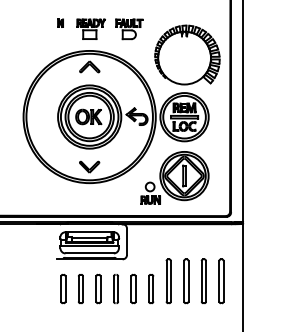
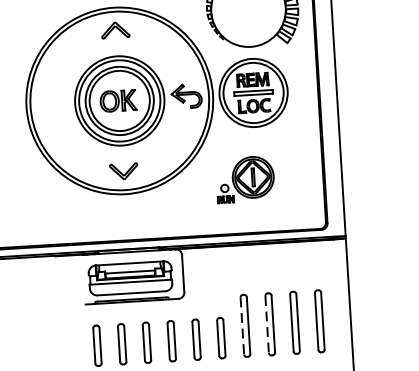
part: (174, 177) -> (244, 178), size x0.6
line: (166, 281) -> (242, 326), solid -> dashed
line: (184, 281) -> (267, 324), solid -> dashed

